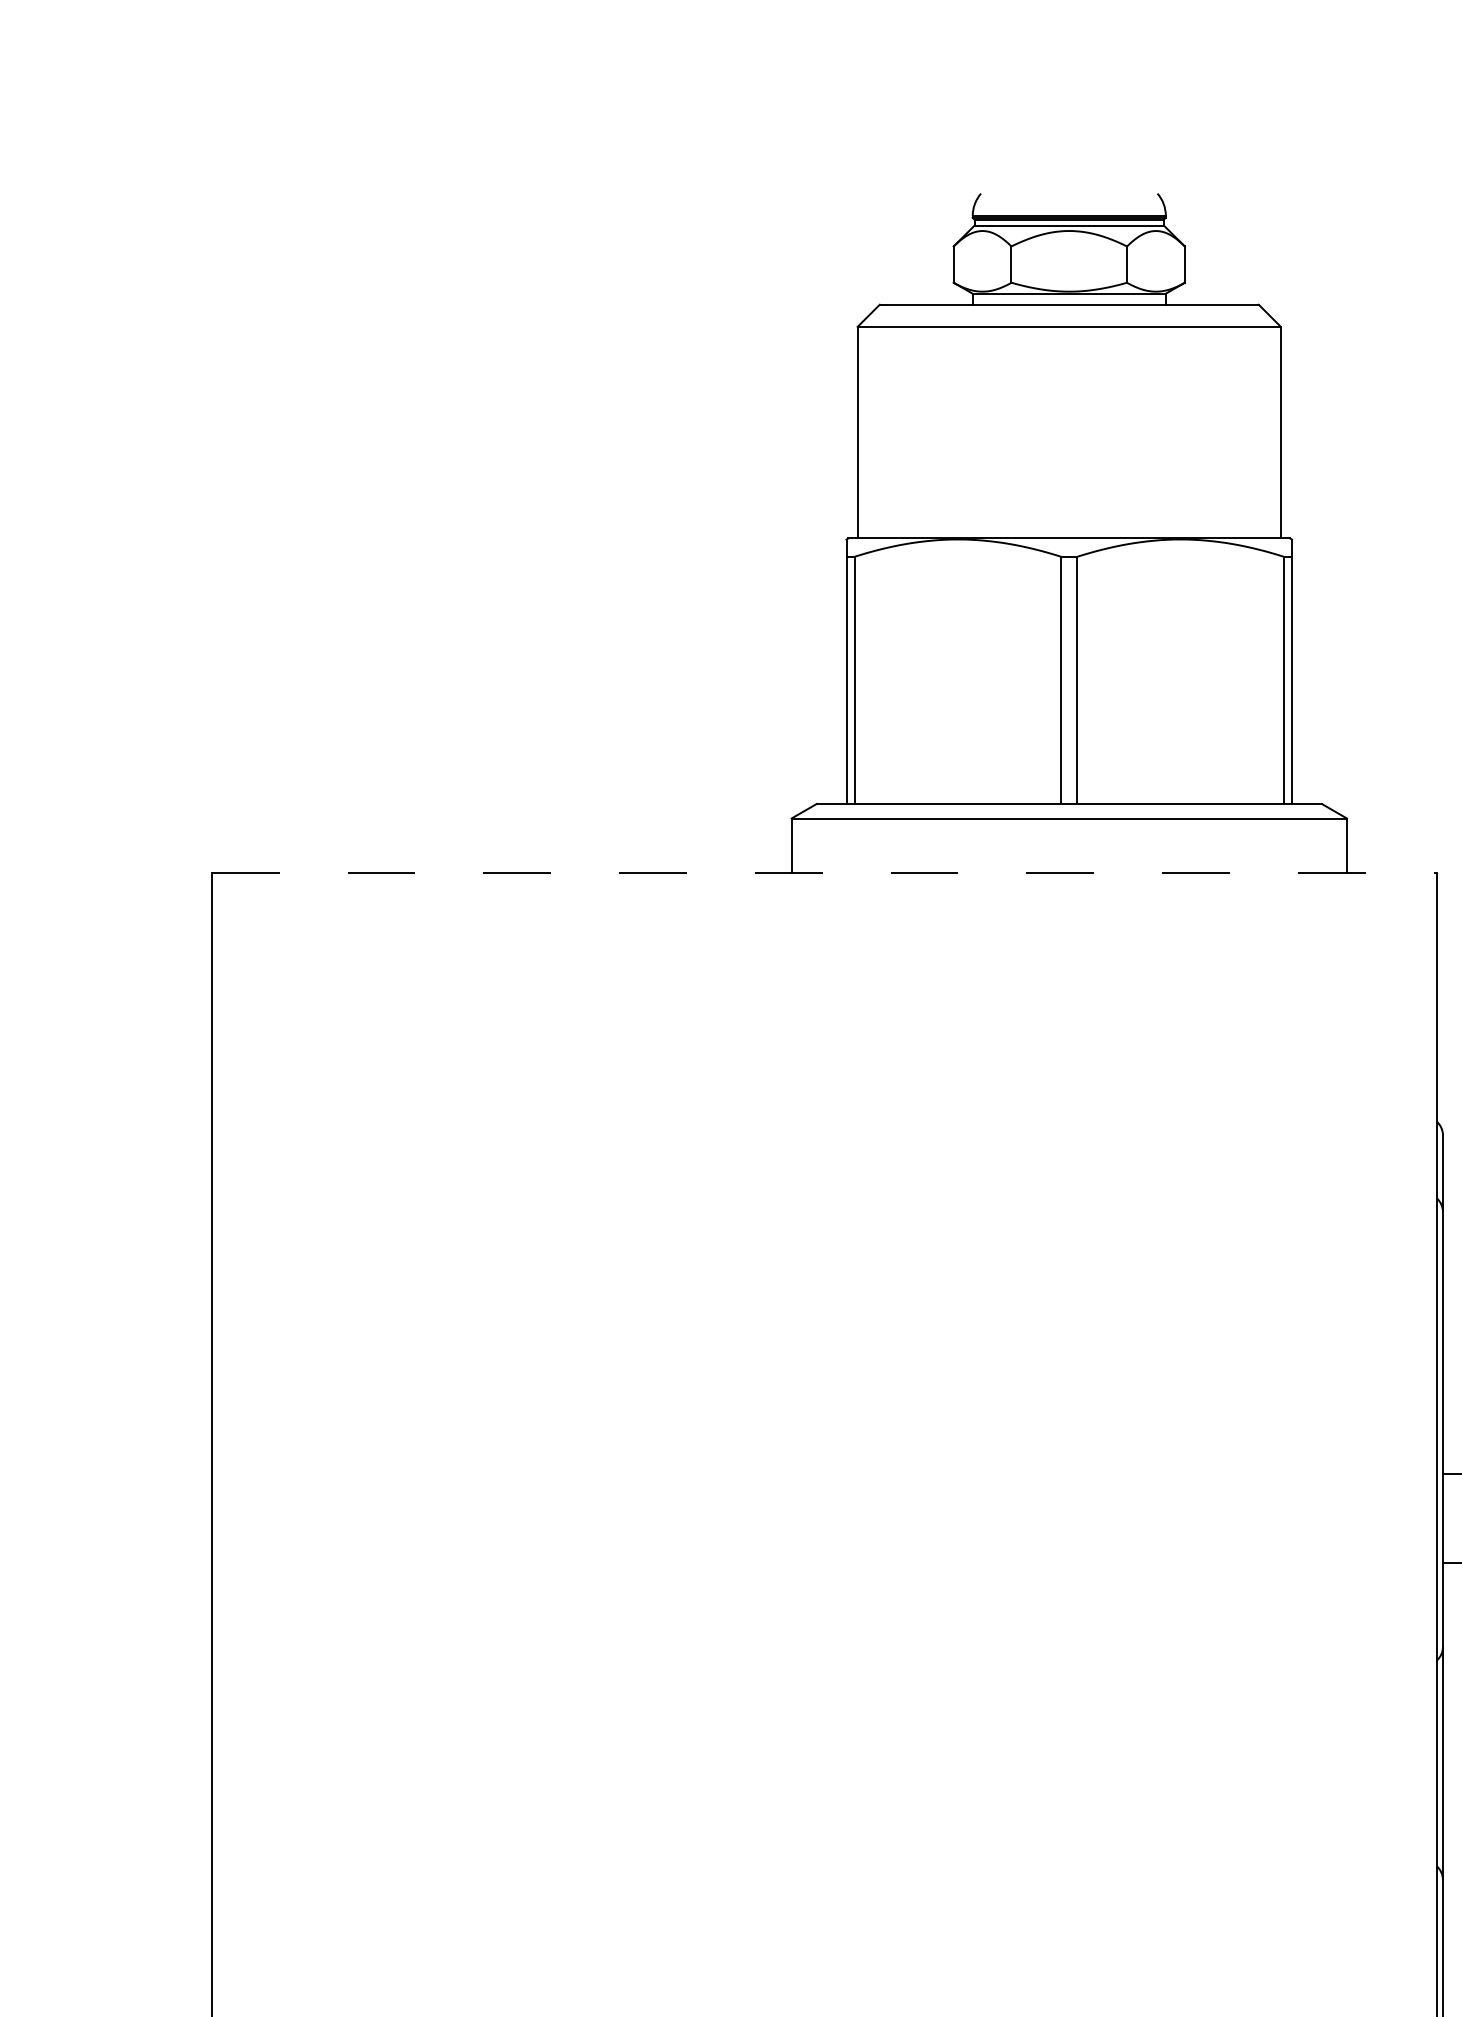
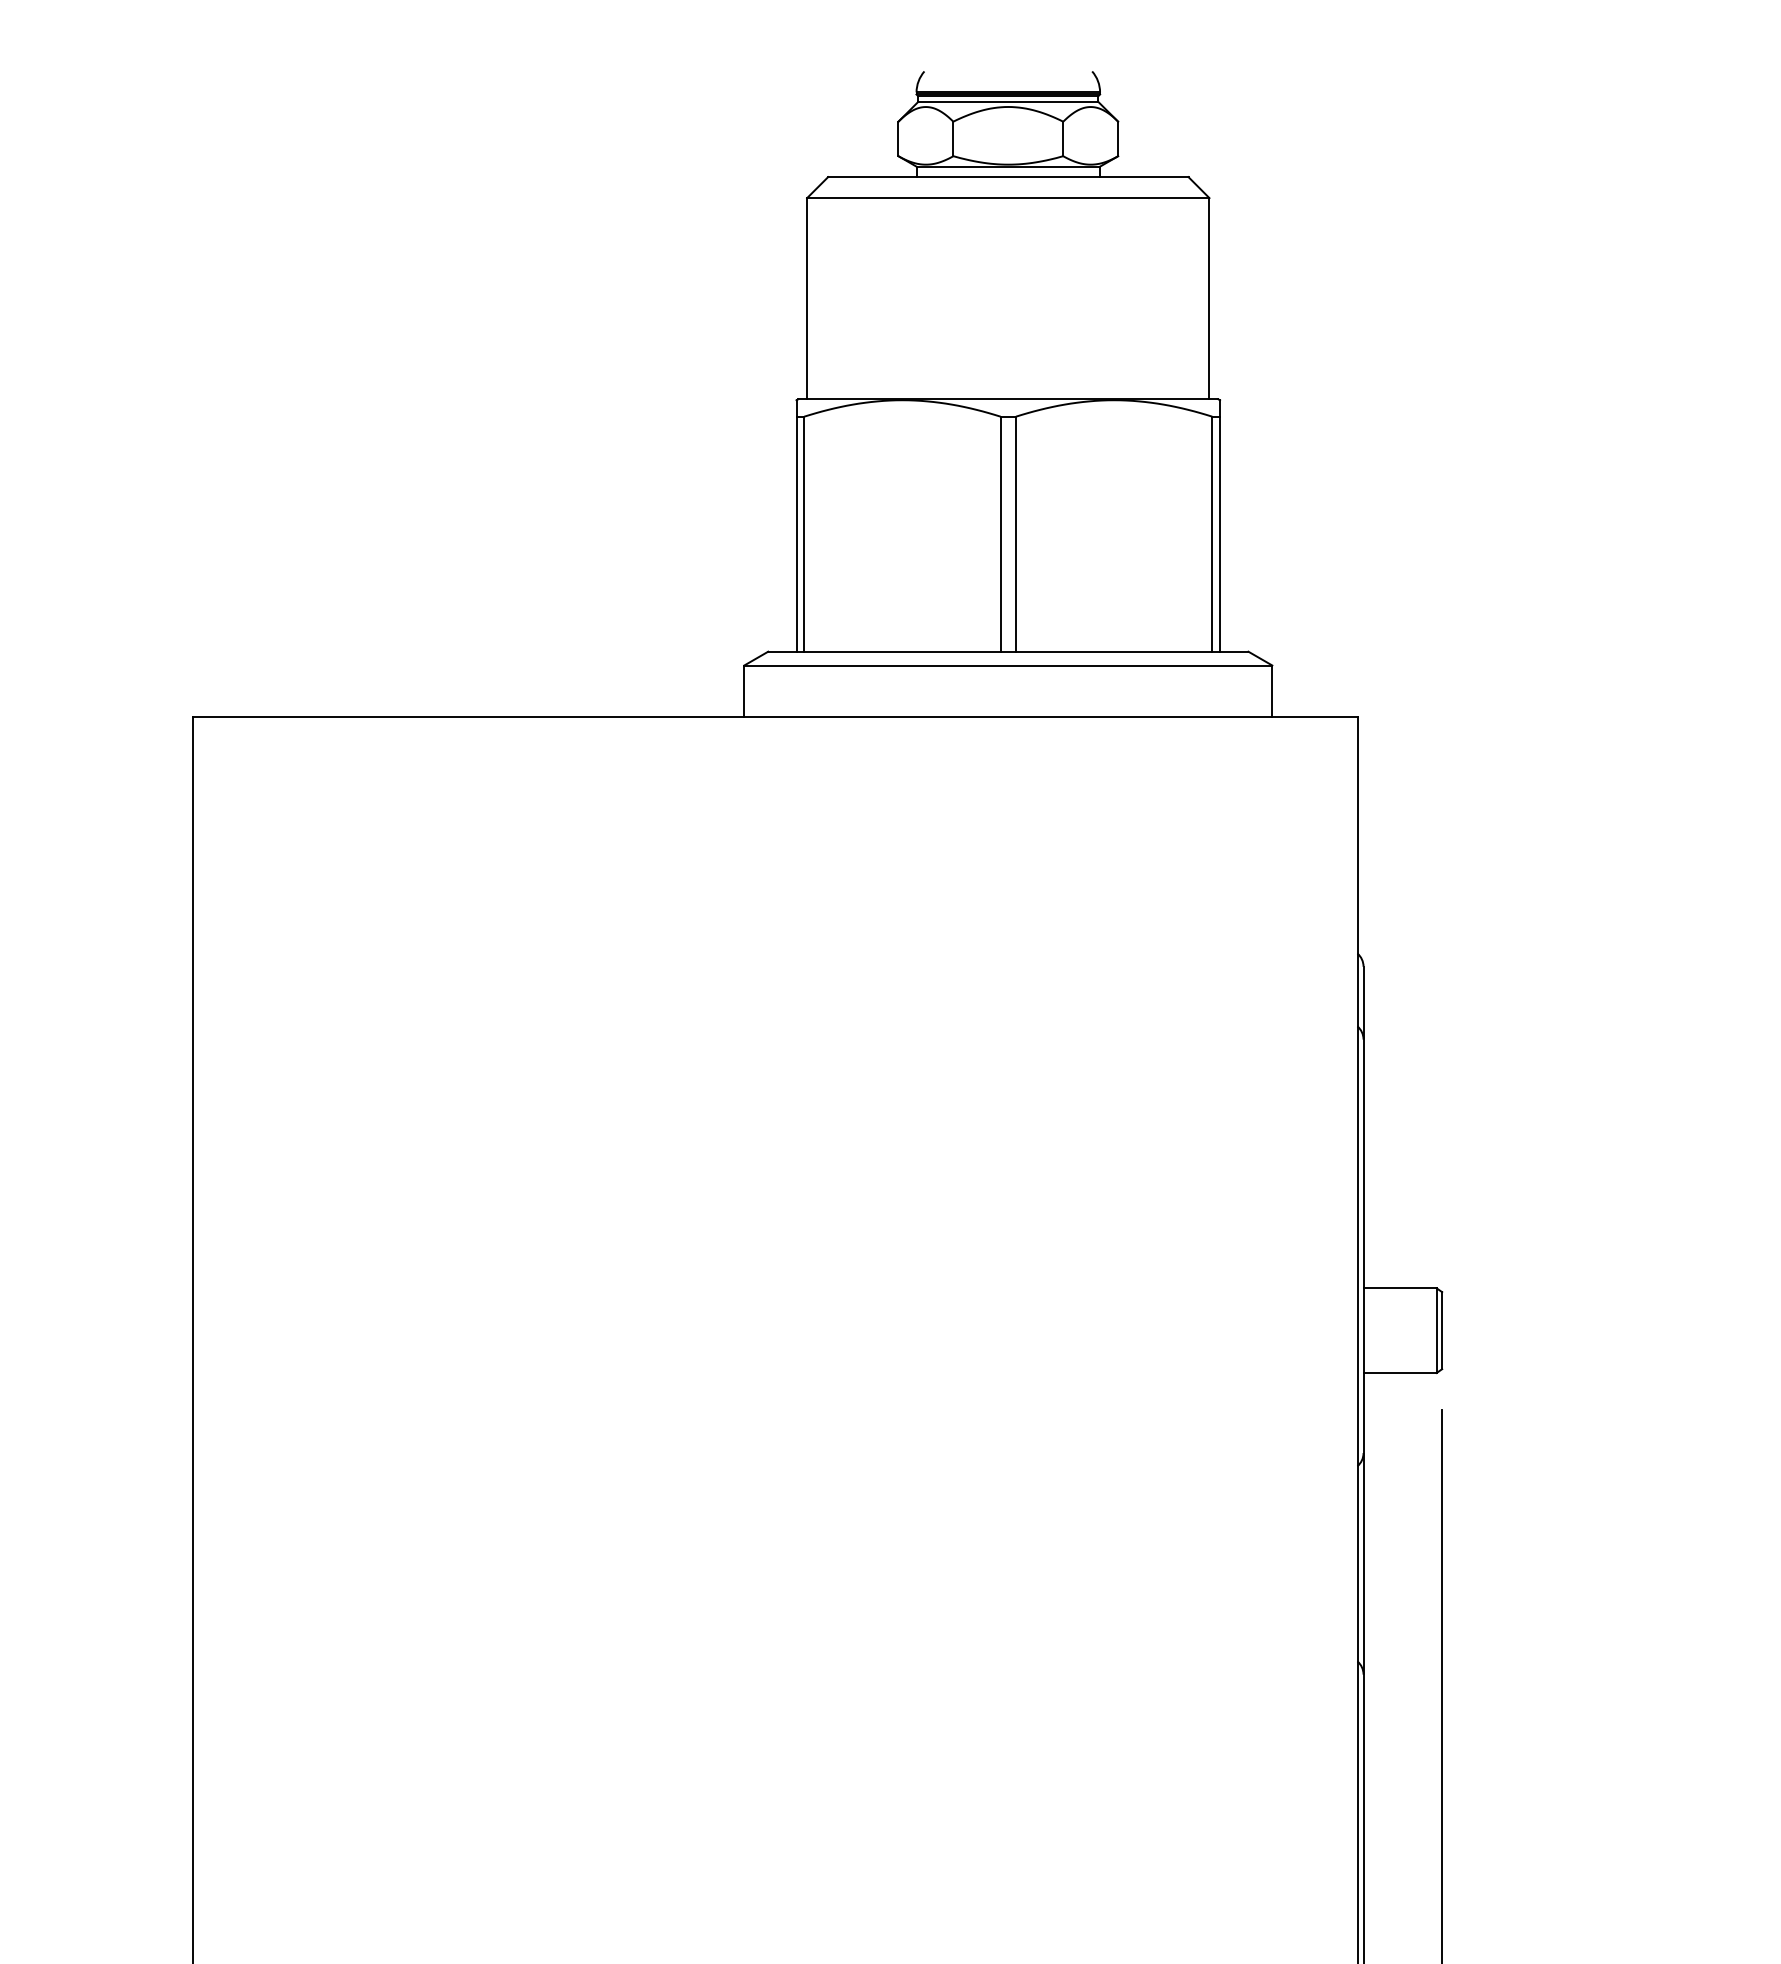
line: (824, 873) -> (775, 717), dashed -> solid

